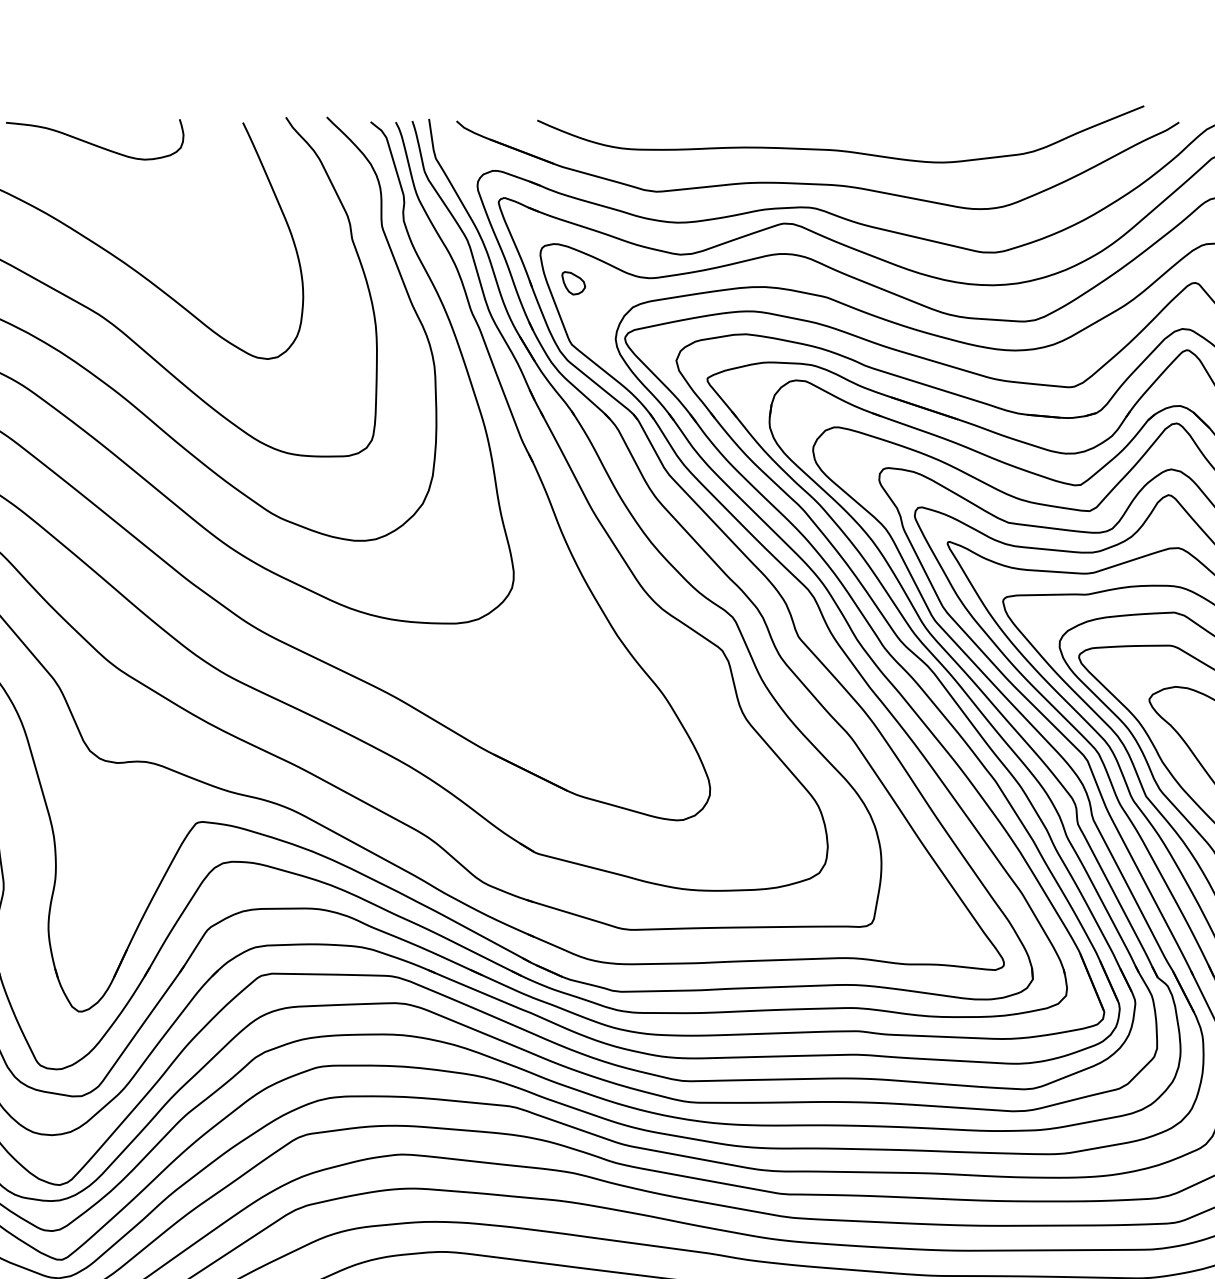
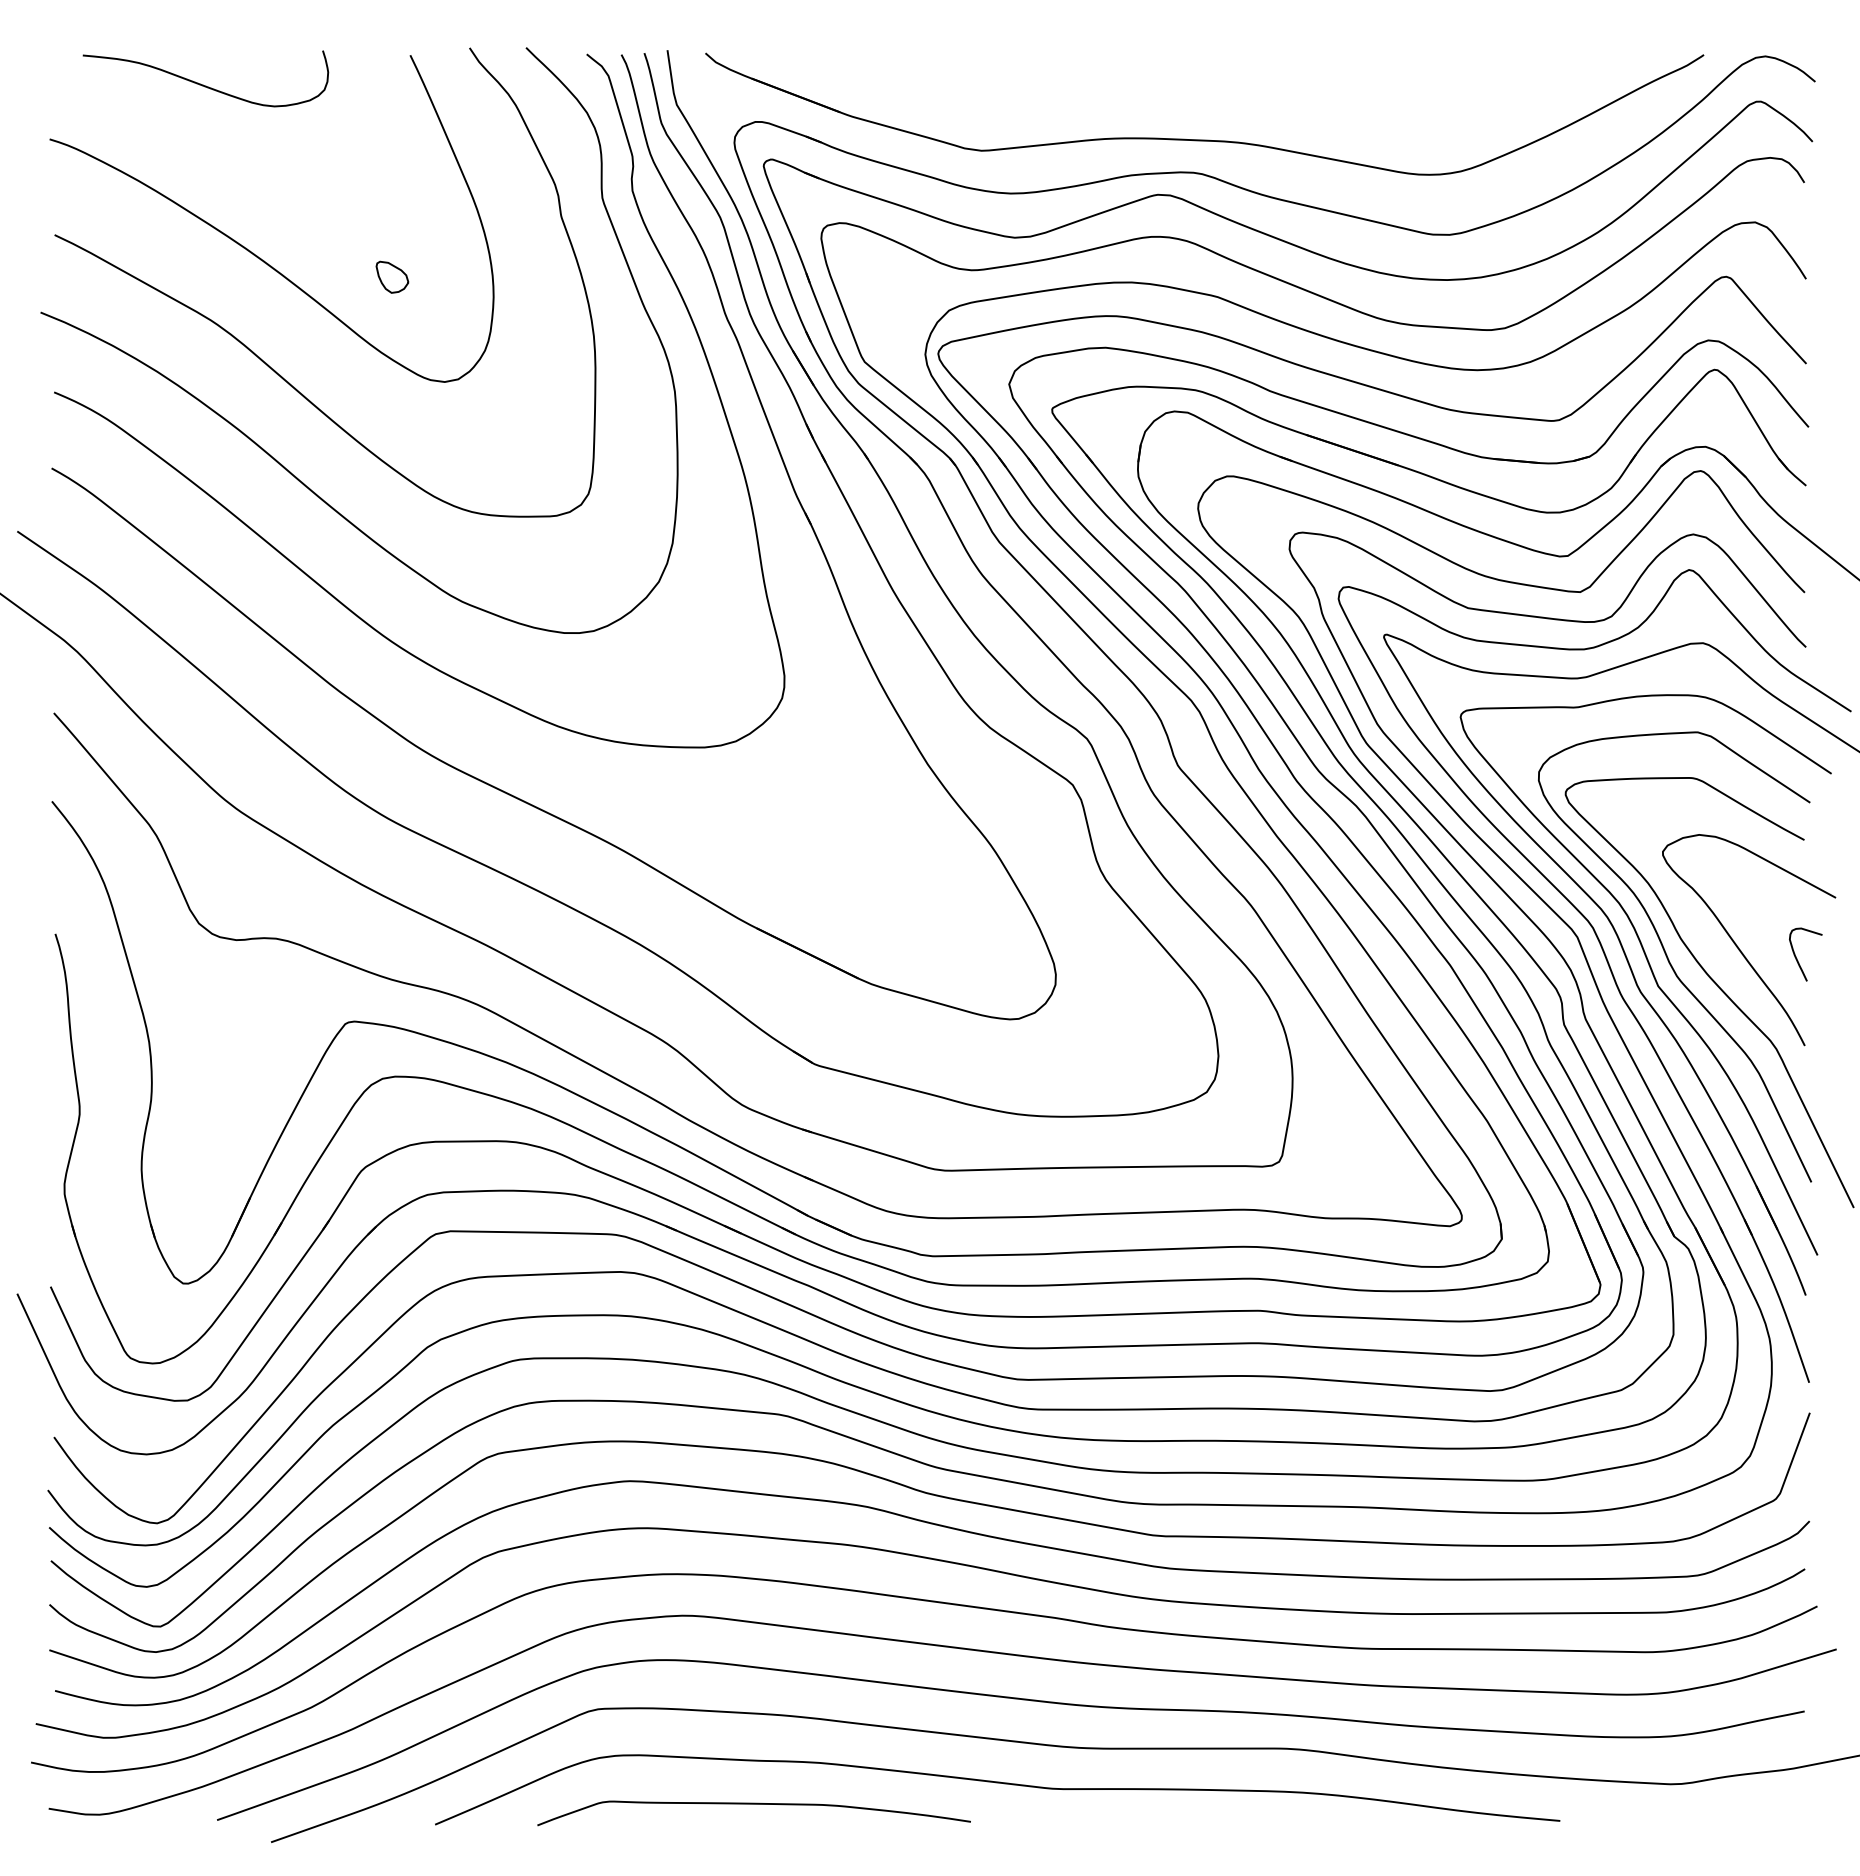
curve: (836, 149) -> (1230, 92), removed
part: (573, 282) -> (392, 276), moved

